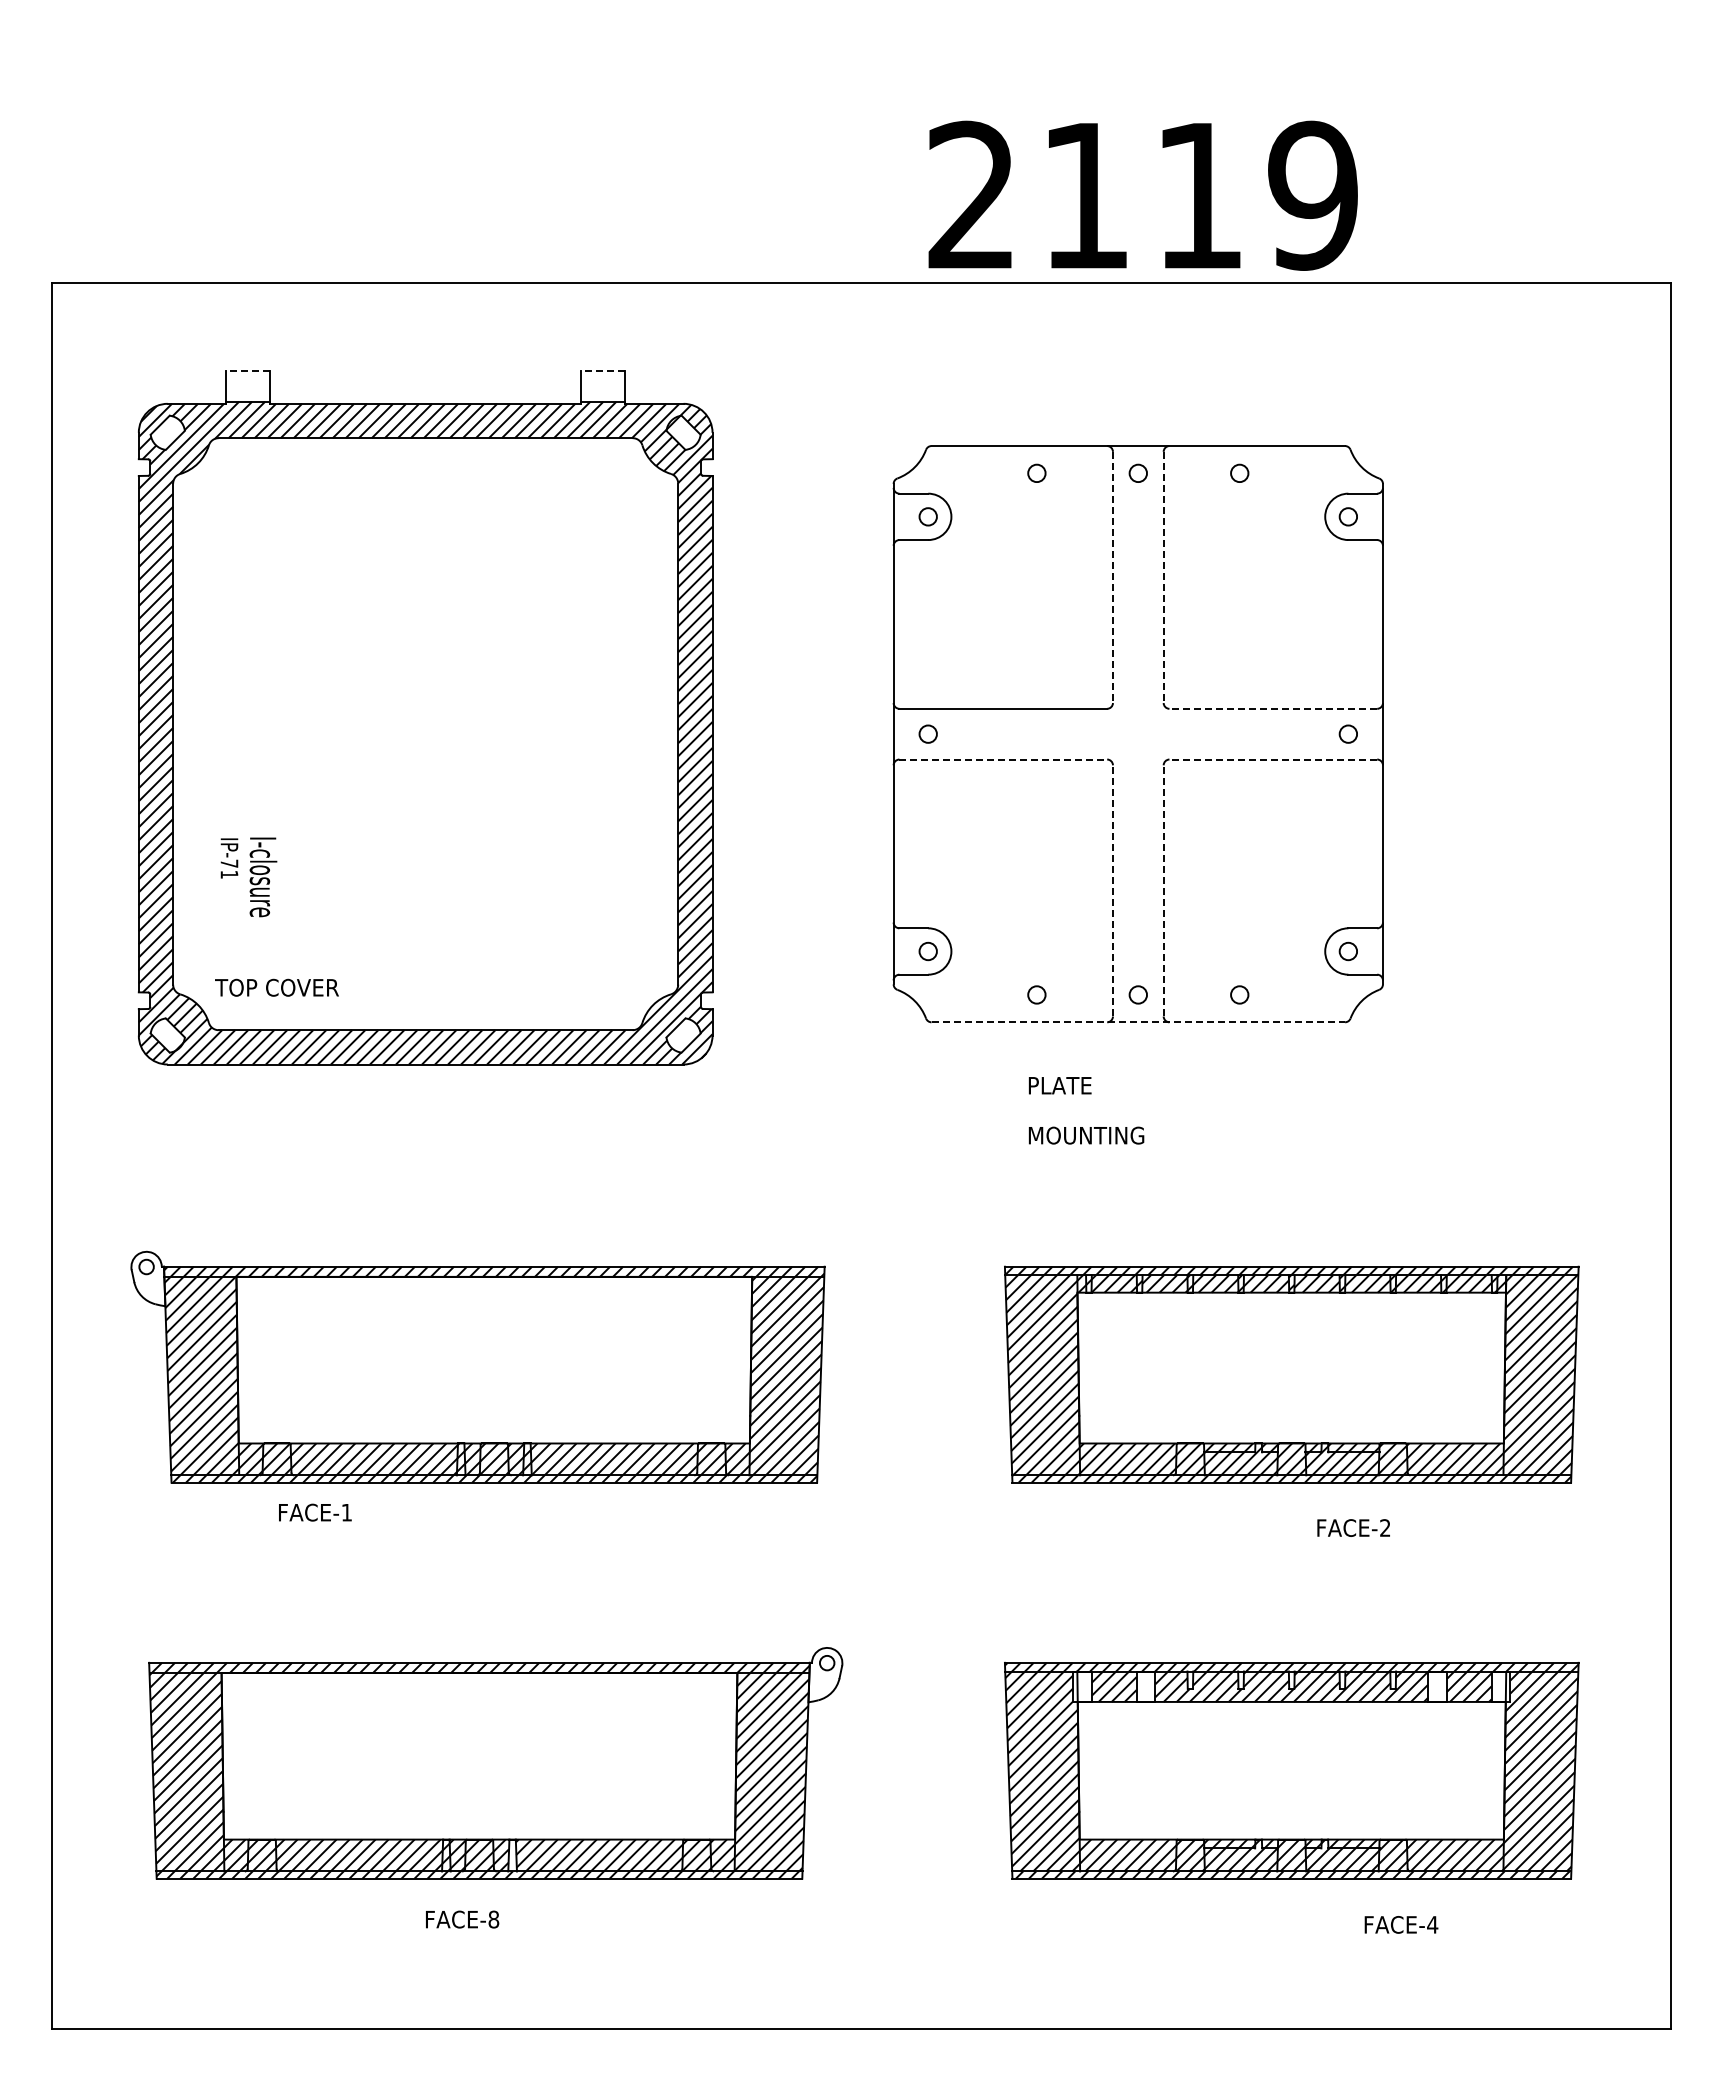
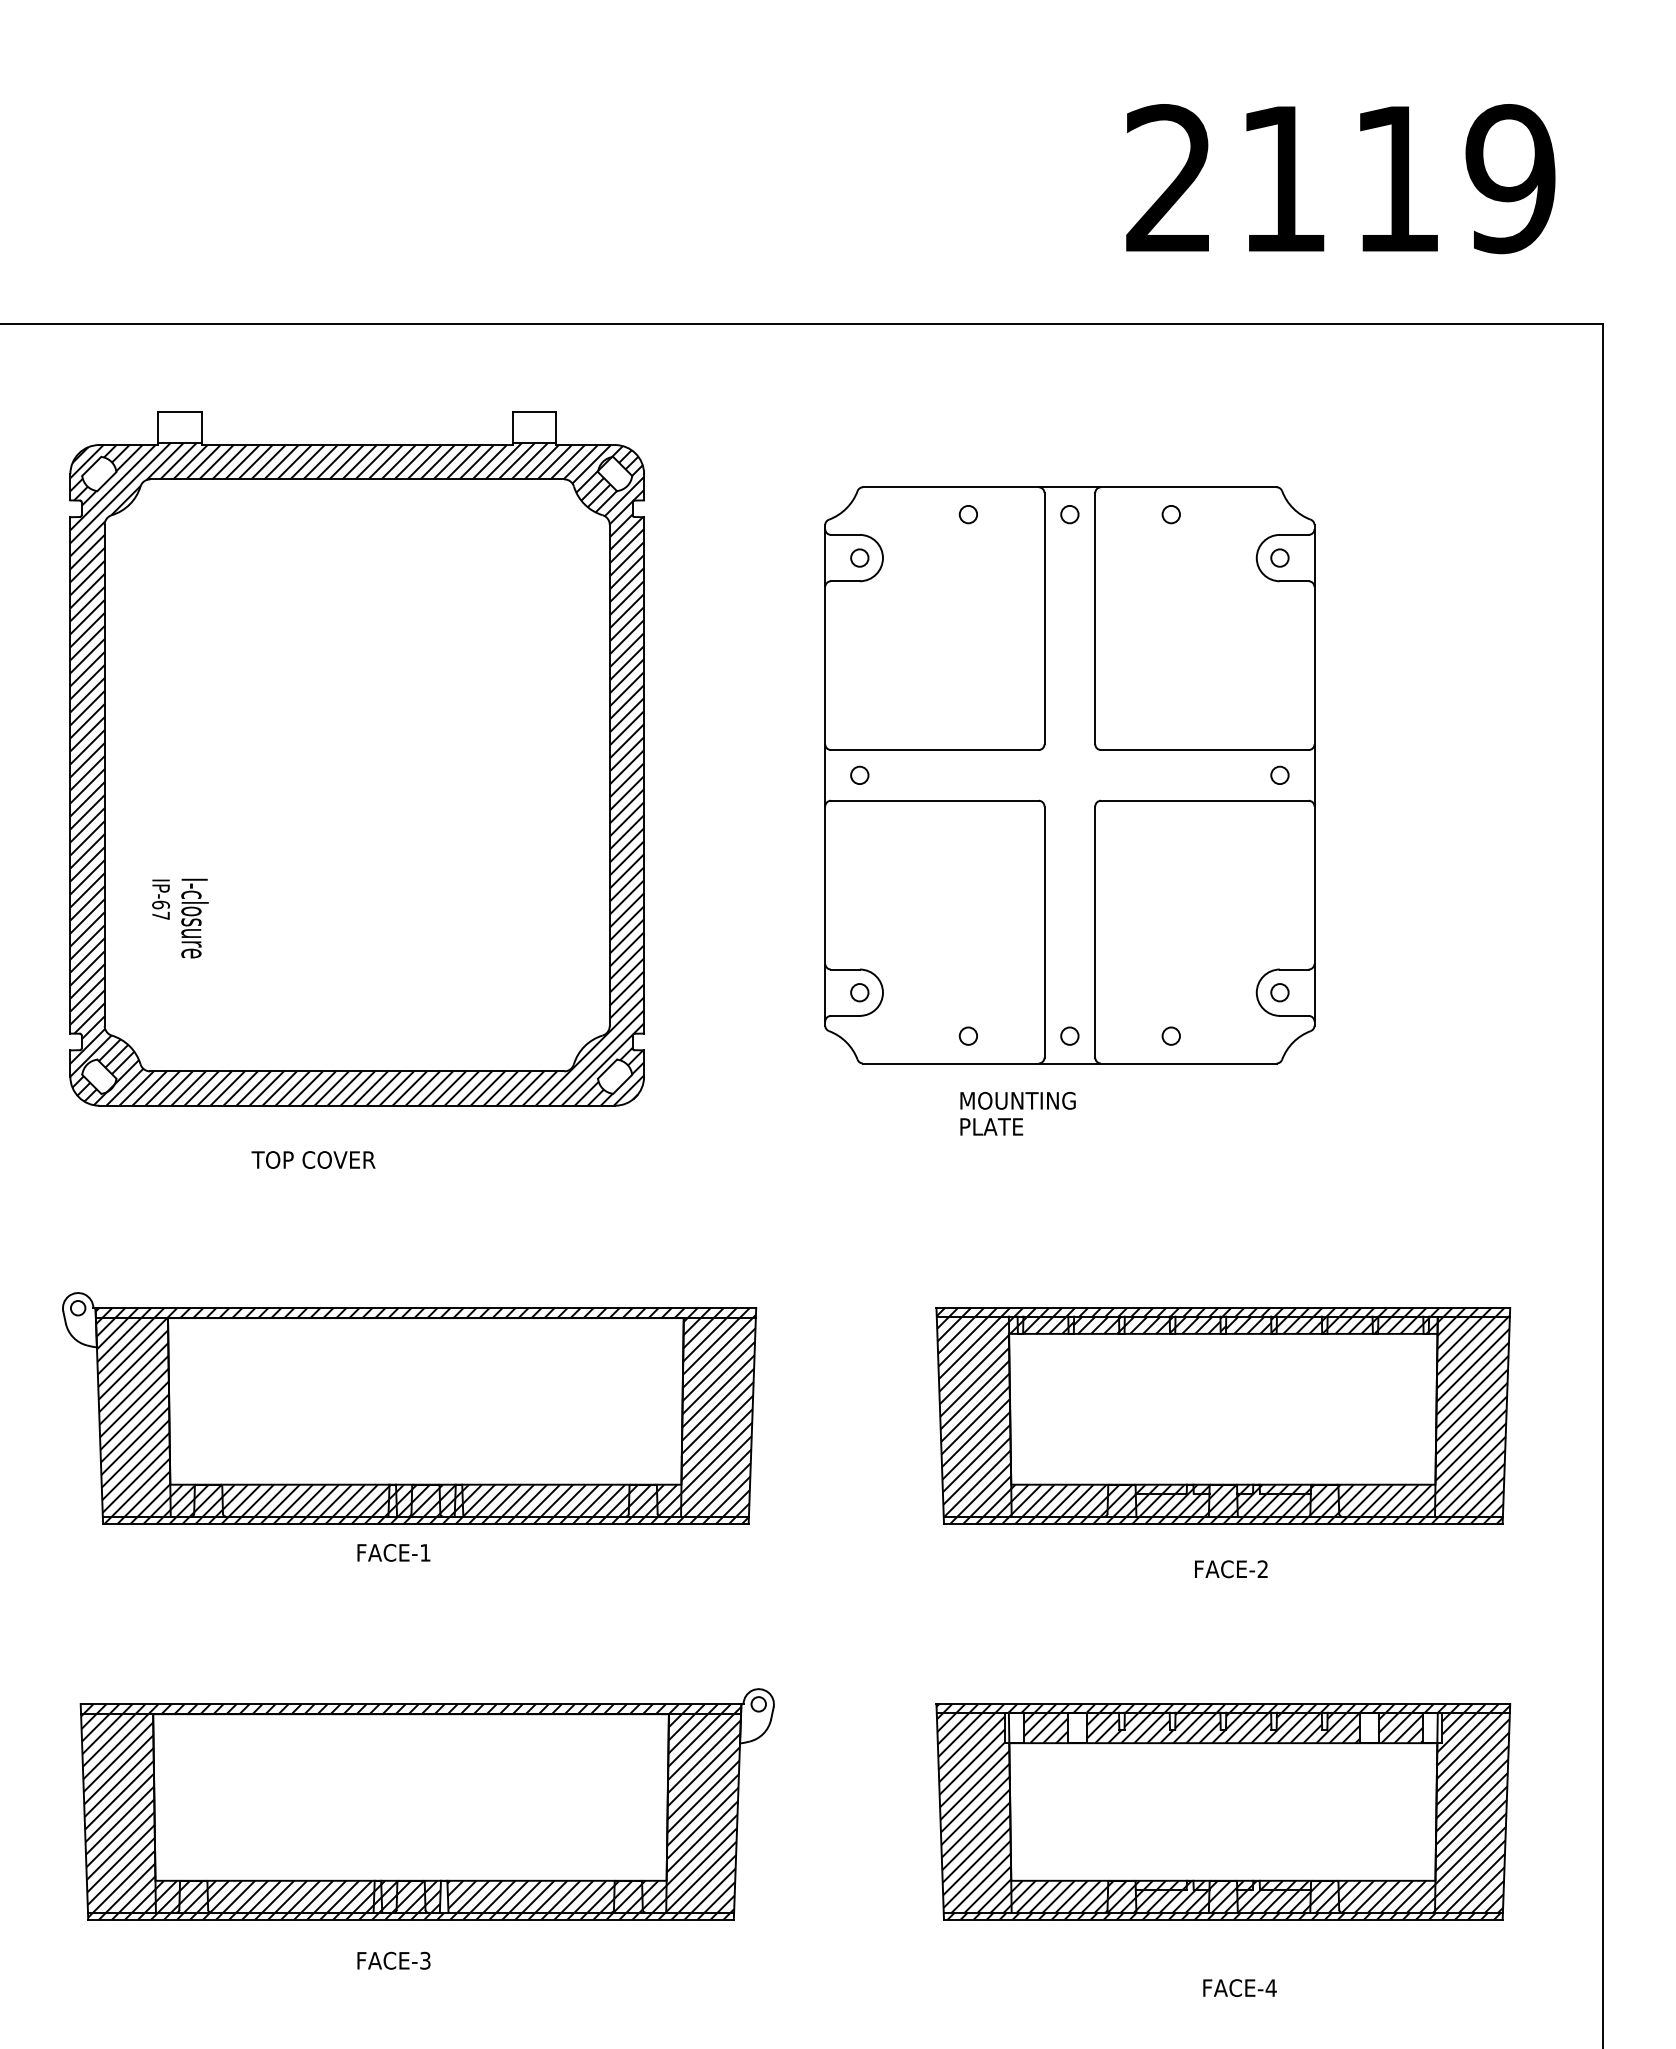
text: (1142, 195) -> (1340, 178), moved
line: (248, 371) -> (180, 412), dashed -> solid
line: (603, 371) -> (535, 412), dashed -> solid
line: (1112, 577) -> (1044, 618), dashed -> solid
line: (1163, 577) -> (1095, 618), dashed -> solid
line: (1273, 708) -> (1205, 749), dashed -> solid
line: (1003, 759) -> (935, 800), dashed -> solid
line: (1273, 759) -> (1205, 800), dashed -> solid
text: (229, 868) -> (161, 909), IP-71 -> IP-67
line: (1112, 890) -> (1044, 931), dashed -> solid
line: (1163, 890) -> (1095, 931), dashed -> solid
text: (276, 987) -> (313, 1159), moved
line: (1138, 1022) -> (1070, 1063), dashed -> solid
text: (1086, 1135) -> (1018, 1100), moved
text: (315, 1512) -> (394, 1552), moved
text: (1353, 1527) -> (1231, 1568), moved
text: (493, 1919) -> (425, 1960), FACE-8 -> FACE-3
text: (1401, 1924) -> (1240, 1987), moved

